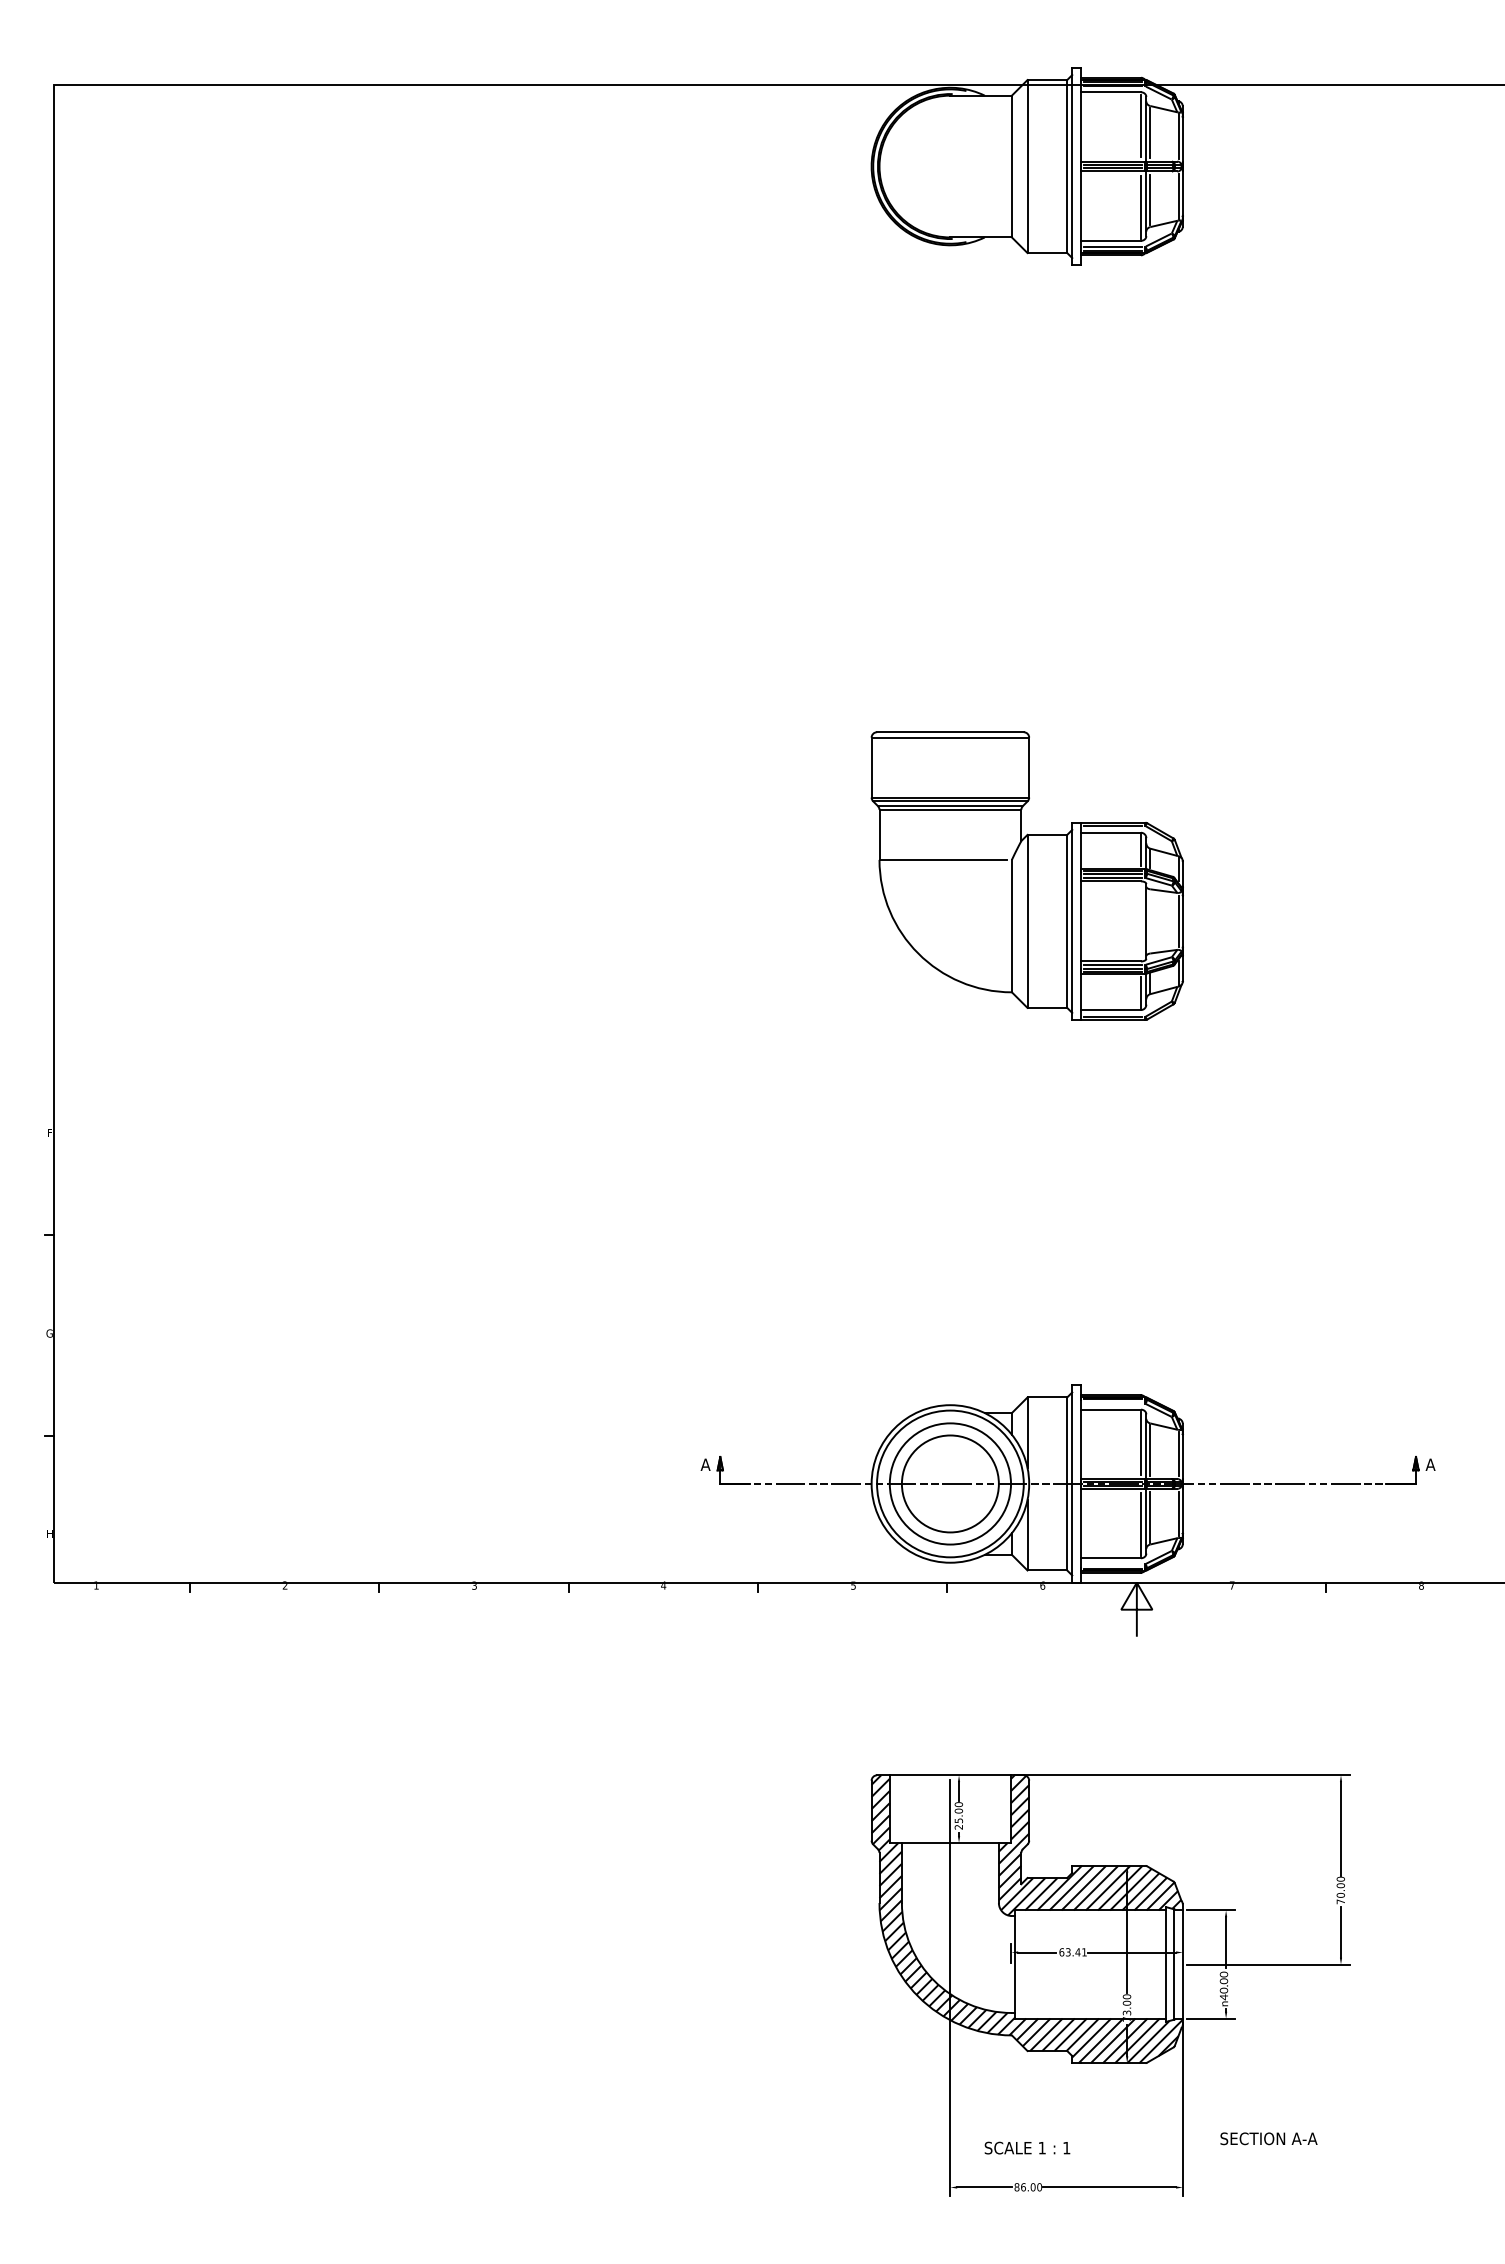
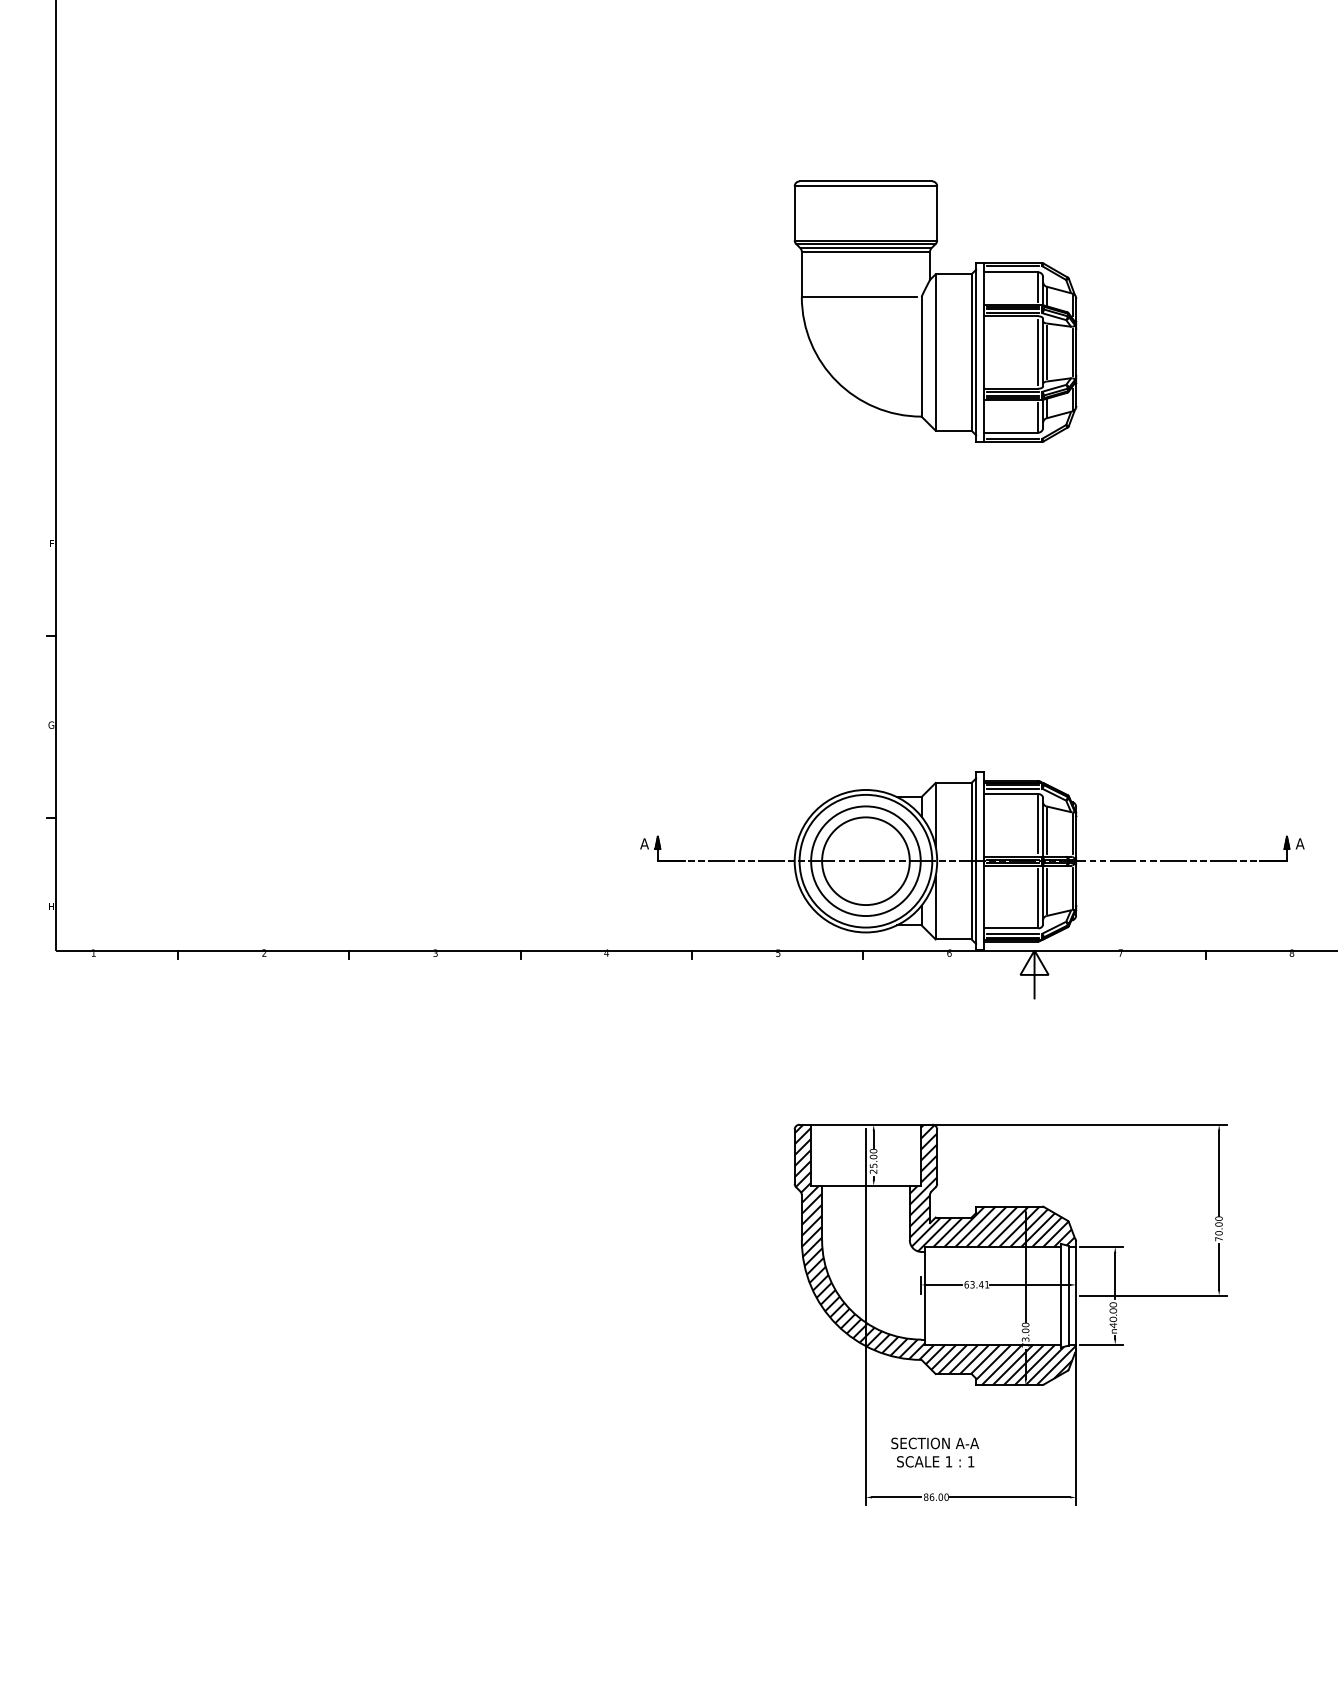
line: (1140, 921) -> (1037, 352), added
line: (1150, 921) -> (1046, 352), added
line: (1112, 1403) -> (1012, 788), added
line: (1112, 1564) -> (1012, 934), added
text: (1268, 2138) -> (934, 1443), moved

